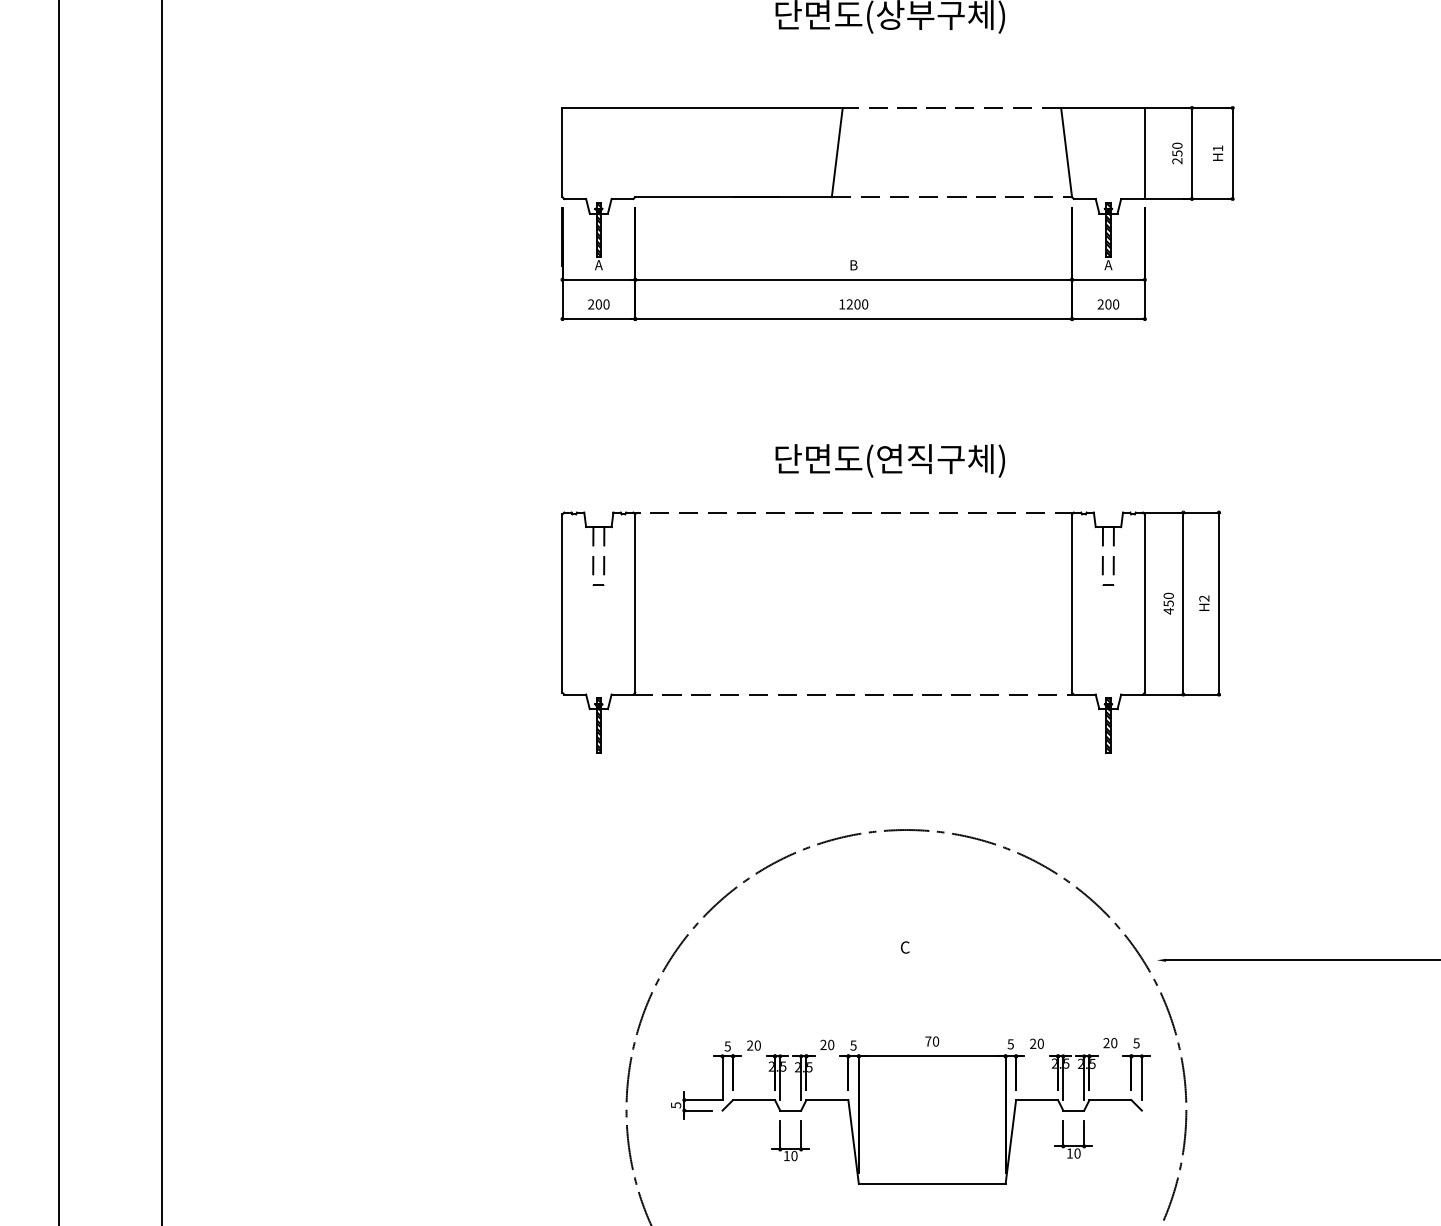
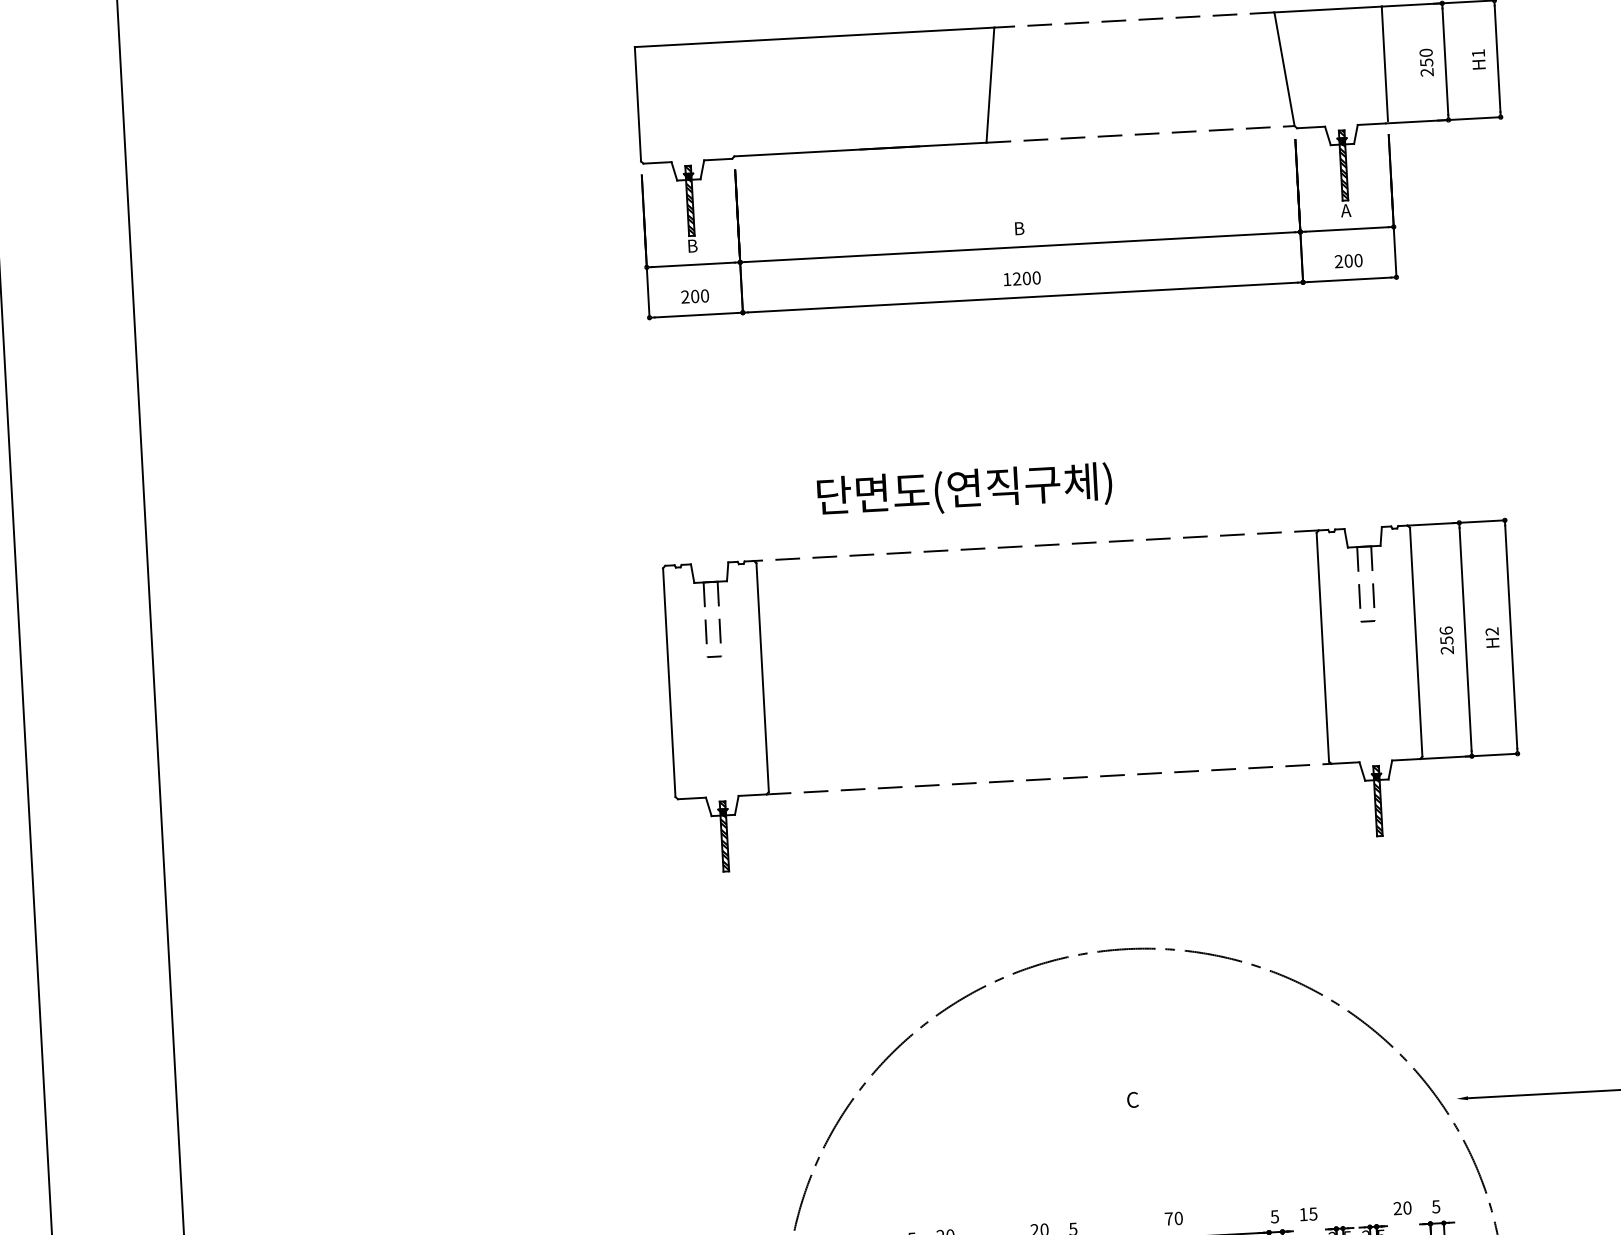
text: (598, 265) -> (692, 246), A -> B
text: (889, 460) -> (963, 490), moved
text: (1168, 603) -> (1446, 640), 450 -> 256
text: (1036, 1043) -> (1307, 1213), 20 -> 15

